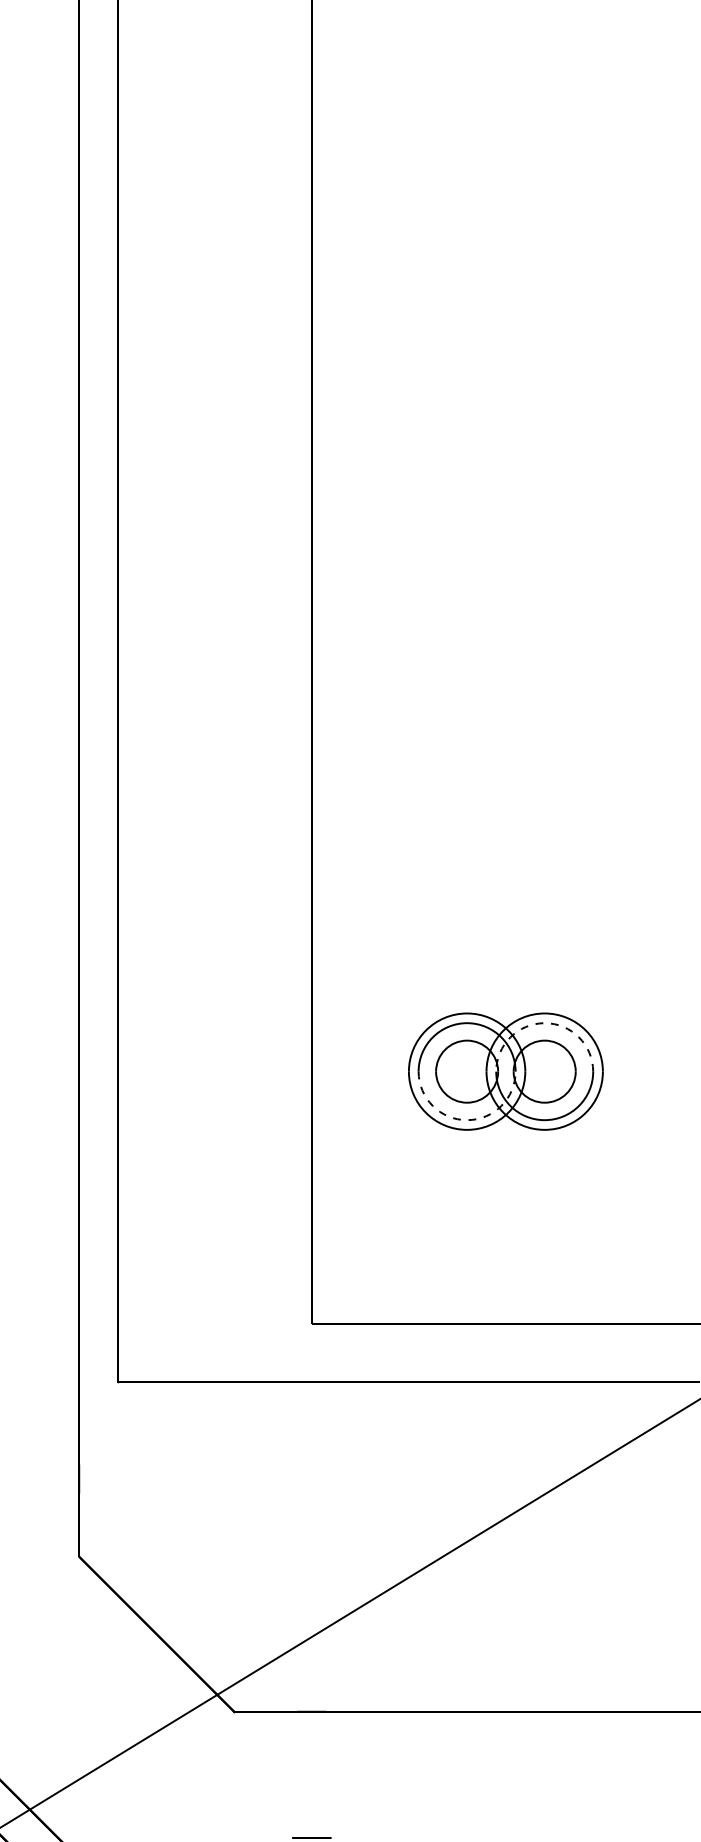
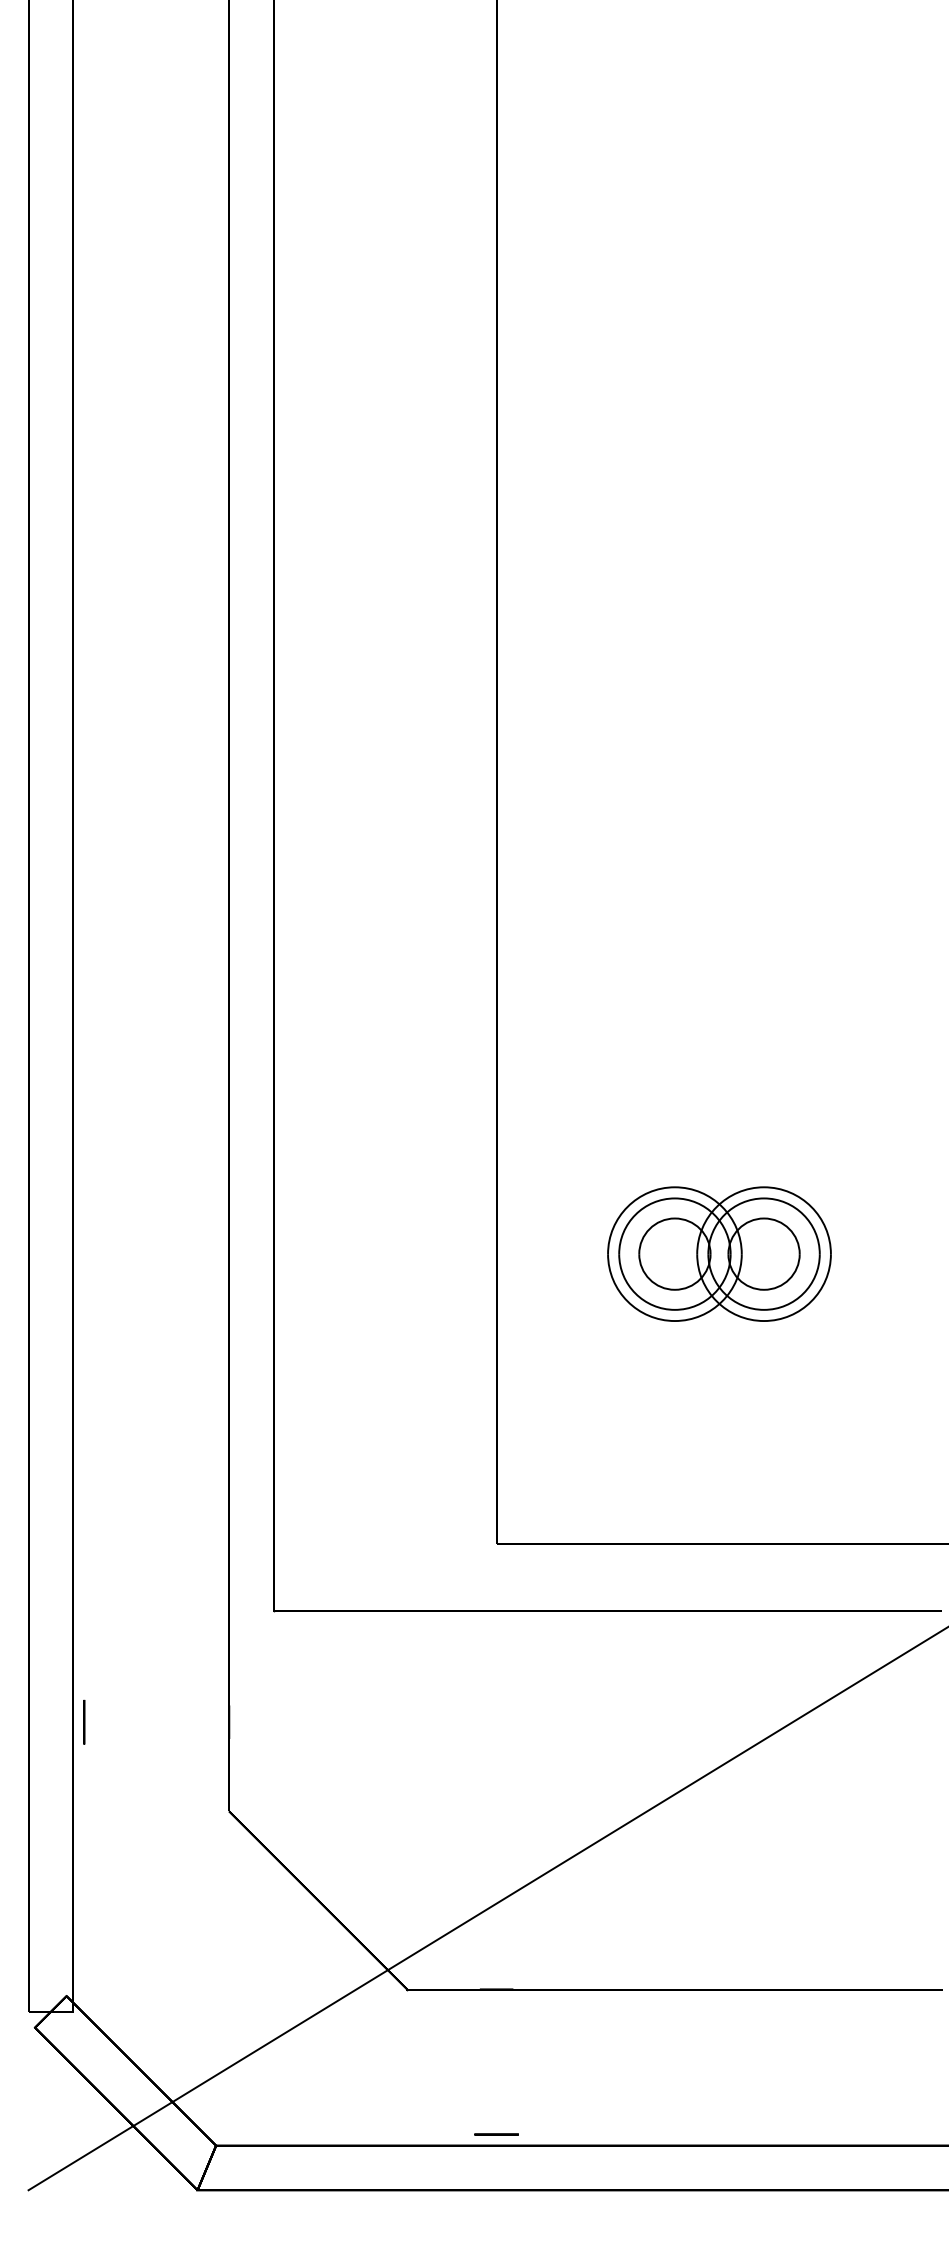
arc: (545, 1023) -> (764, 1198), dashed -> solid
arc: (466, 1119) -> (674, 1309), dashed -> solid

